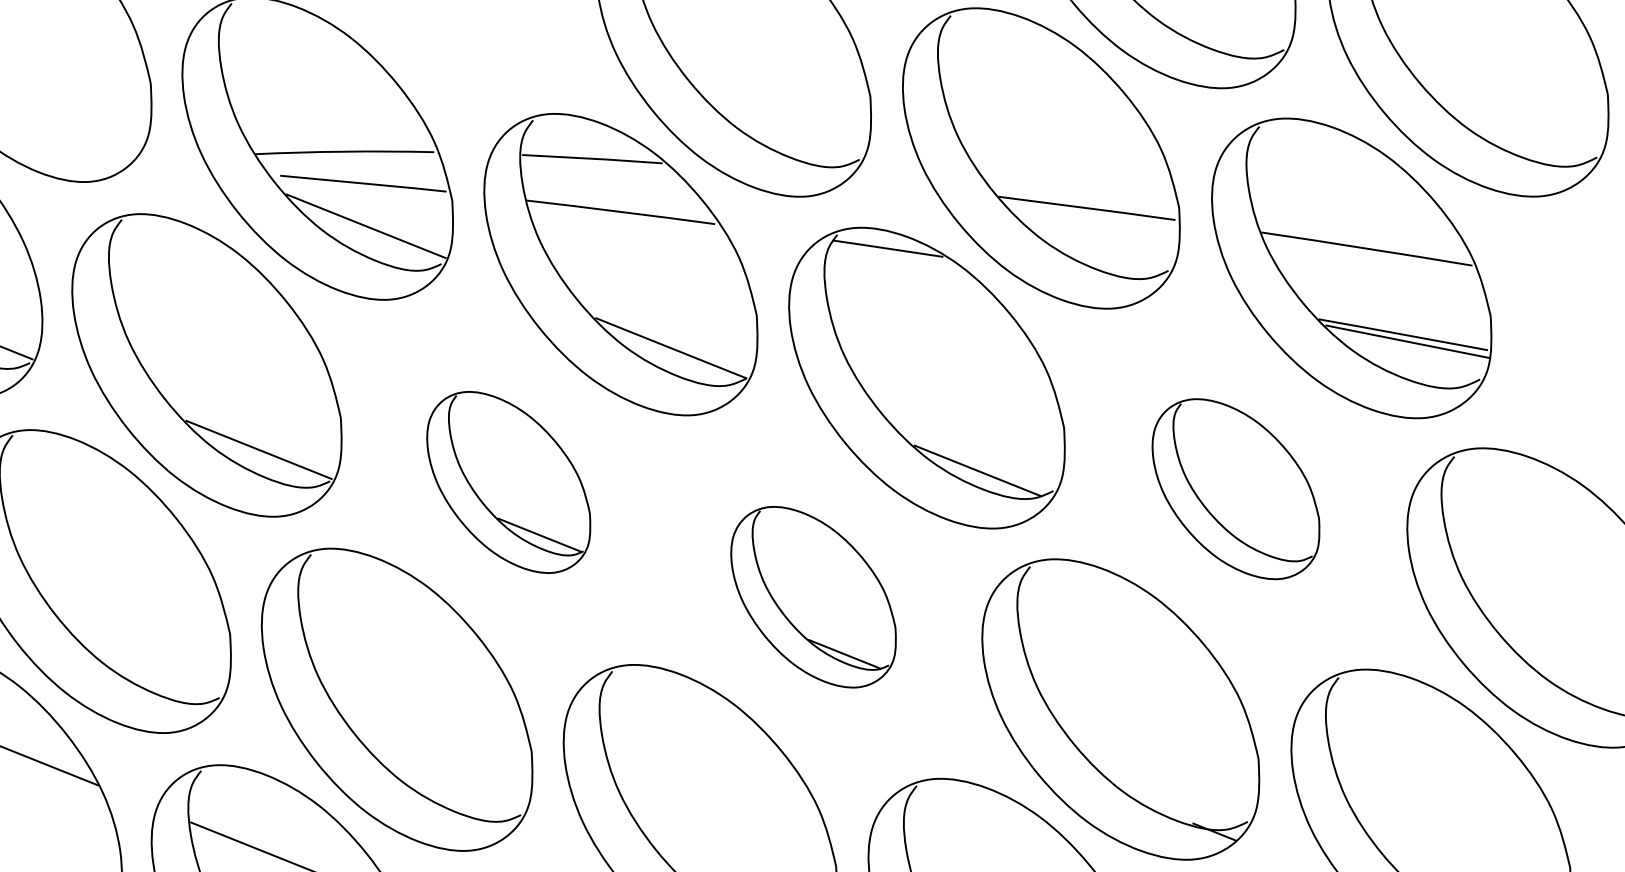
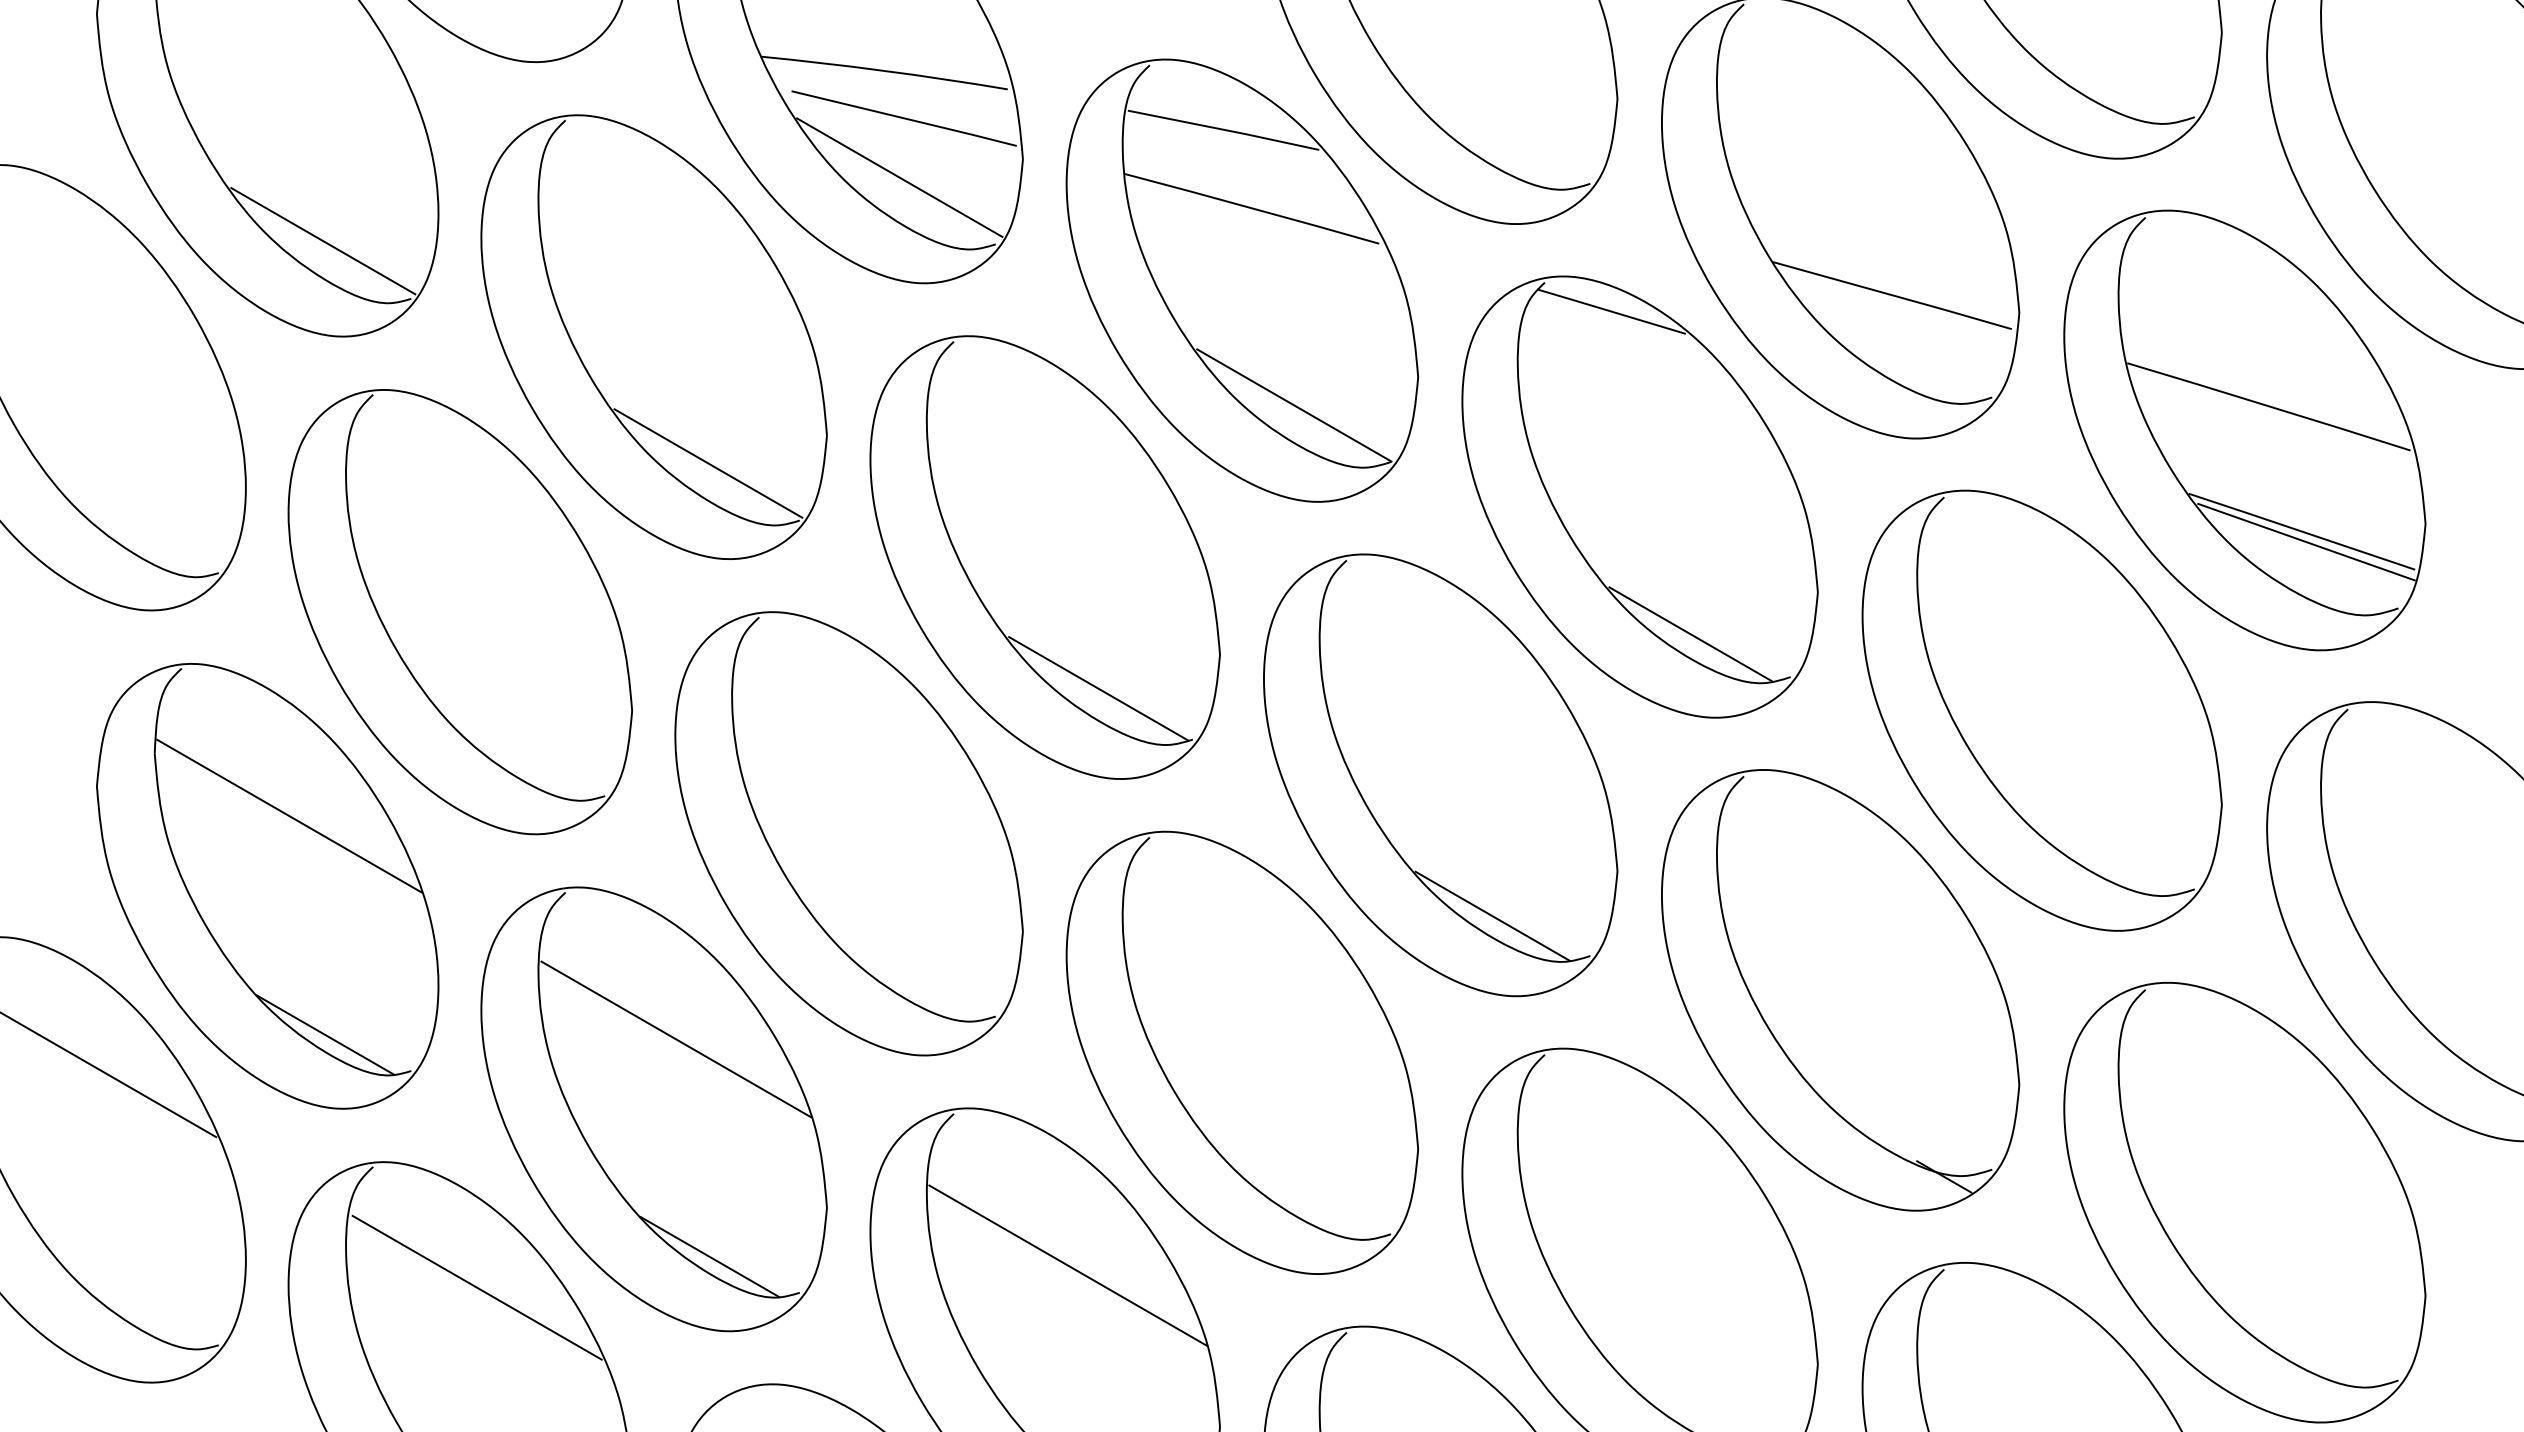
part: (508, 482) -> (1044, 557), size x1.67
part: (1235, 489) -> (2041, 710), size x1.67
part: (813, 597) -> (1440, 775), size x1.67

